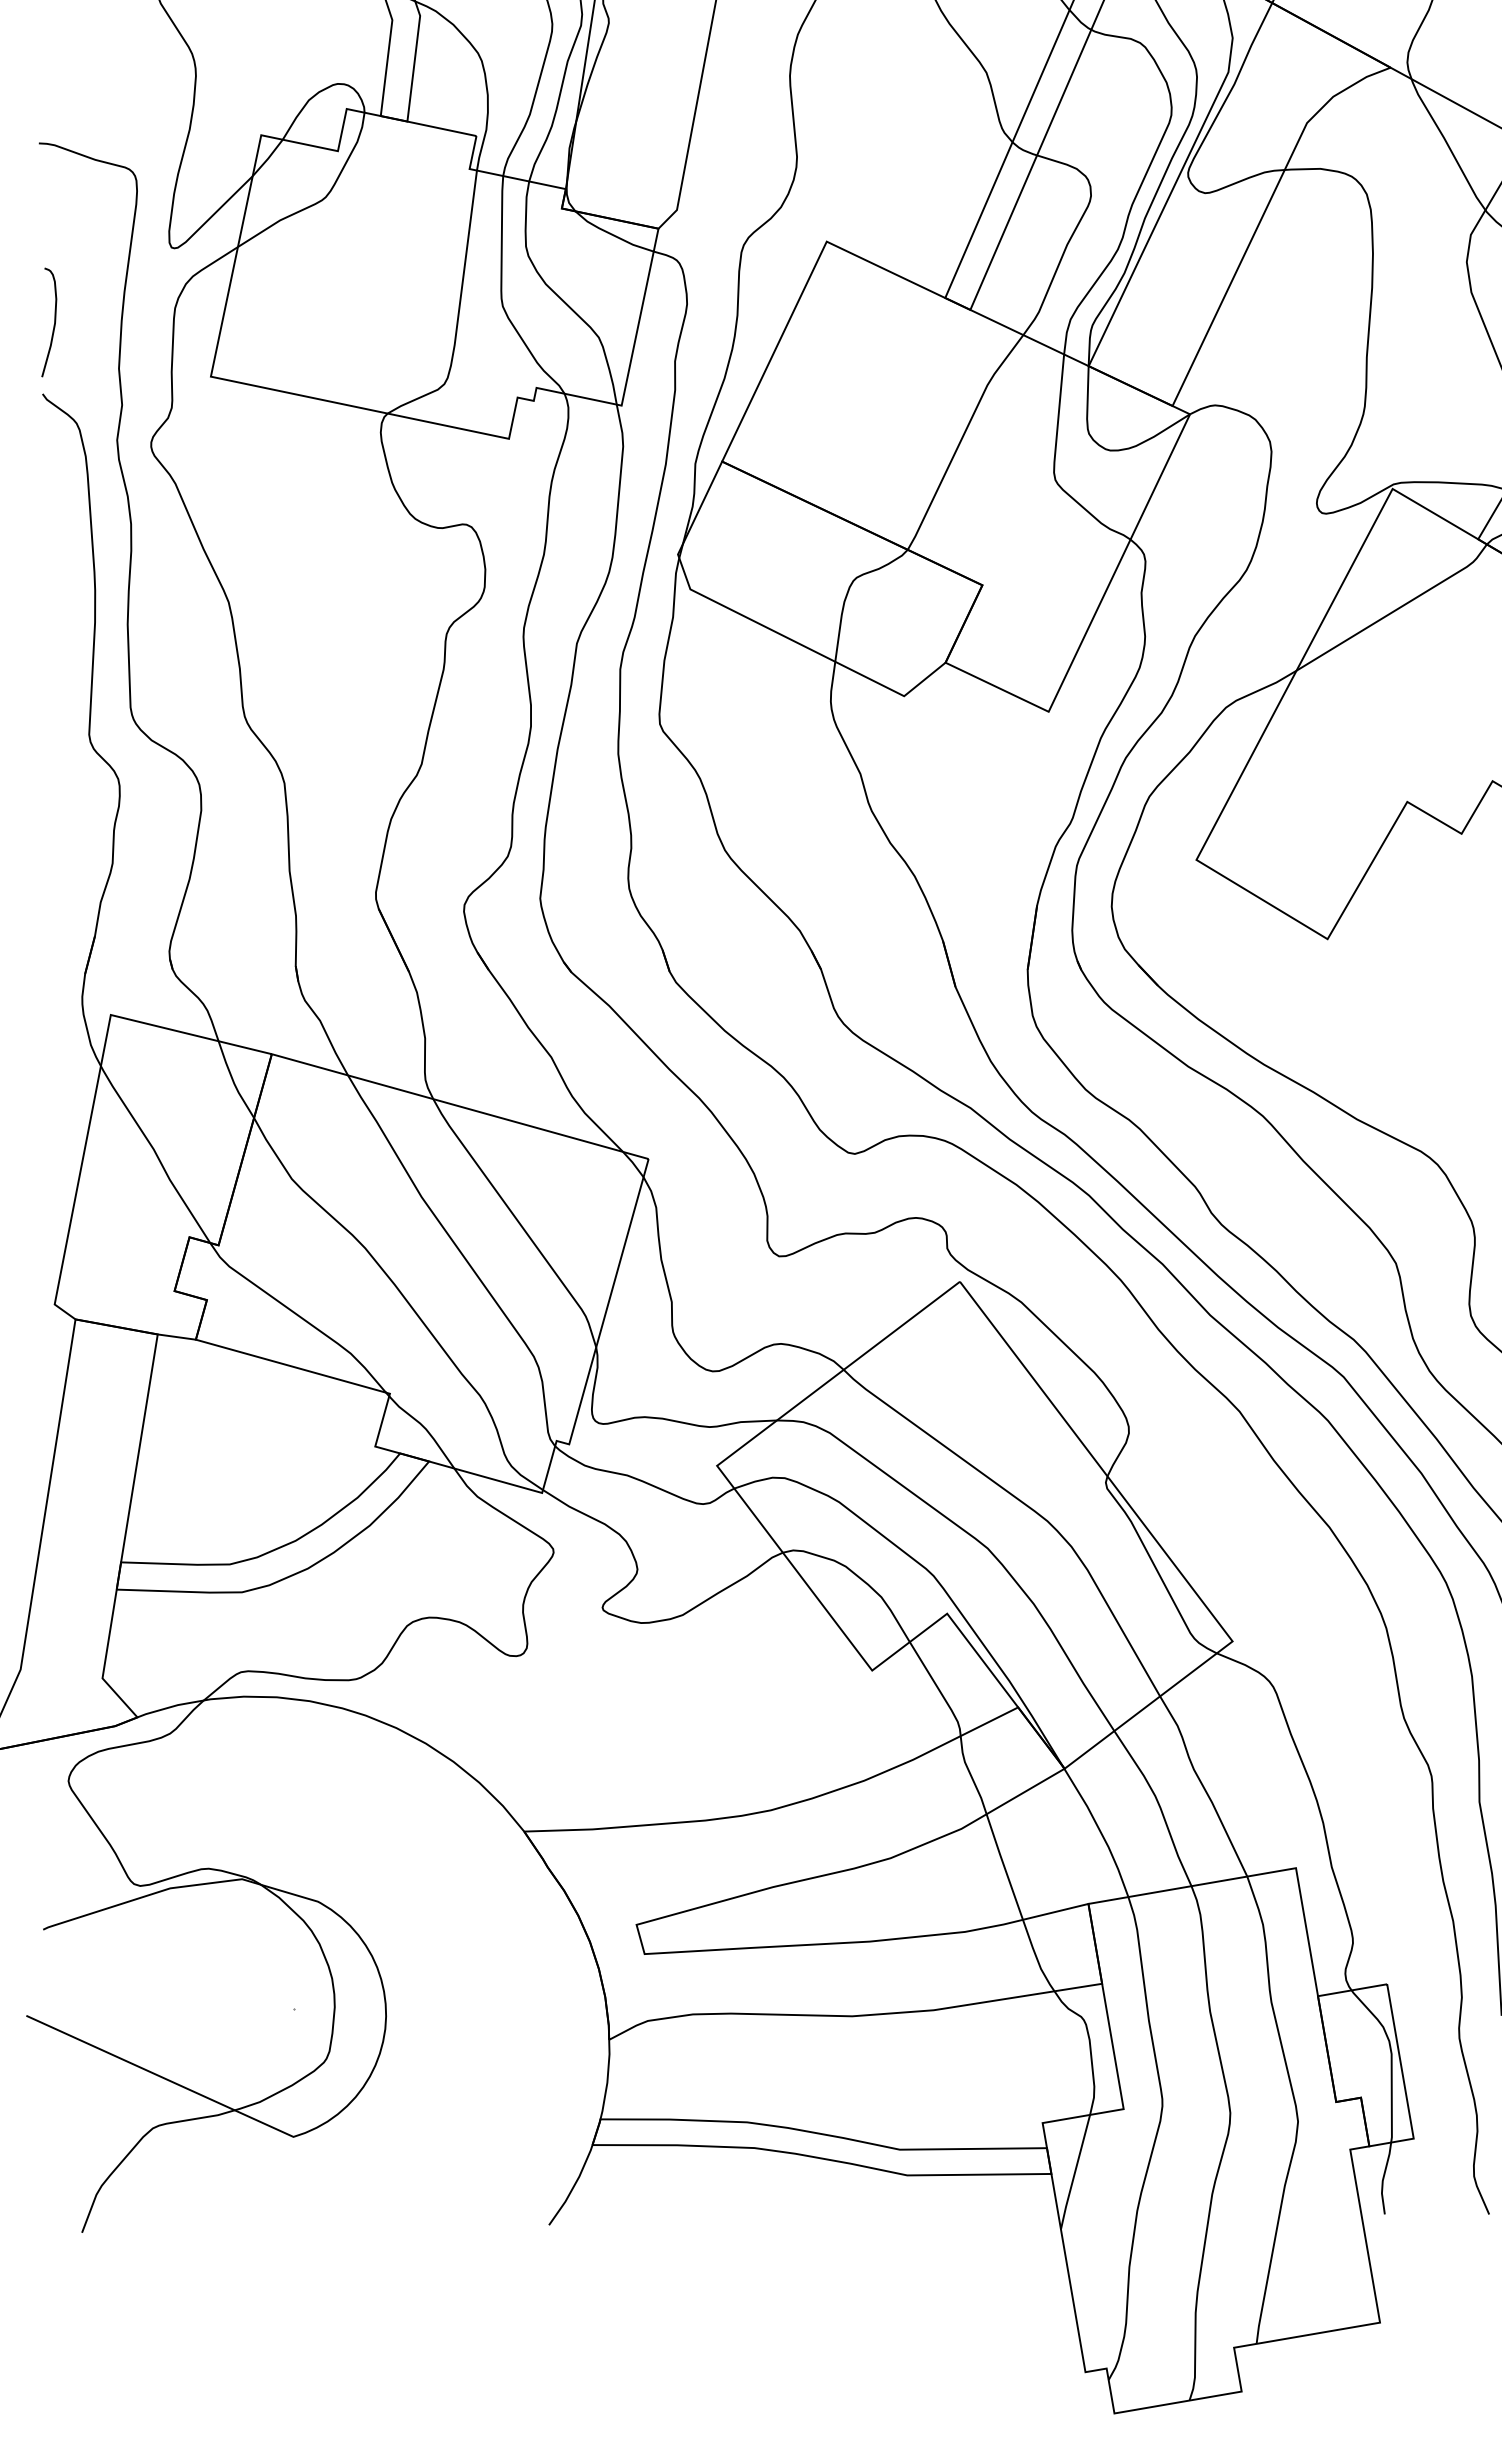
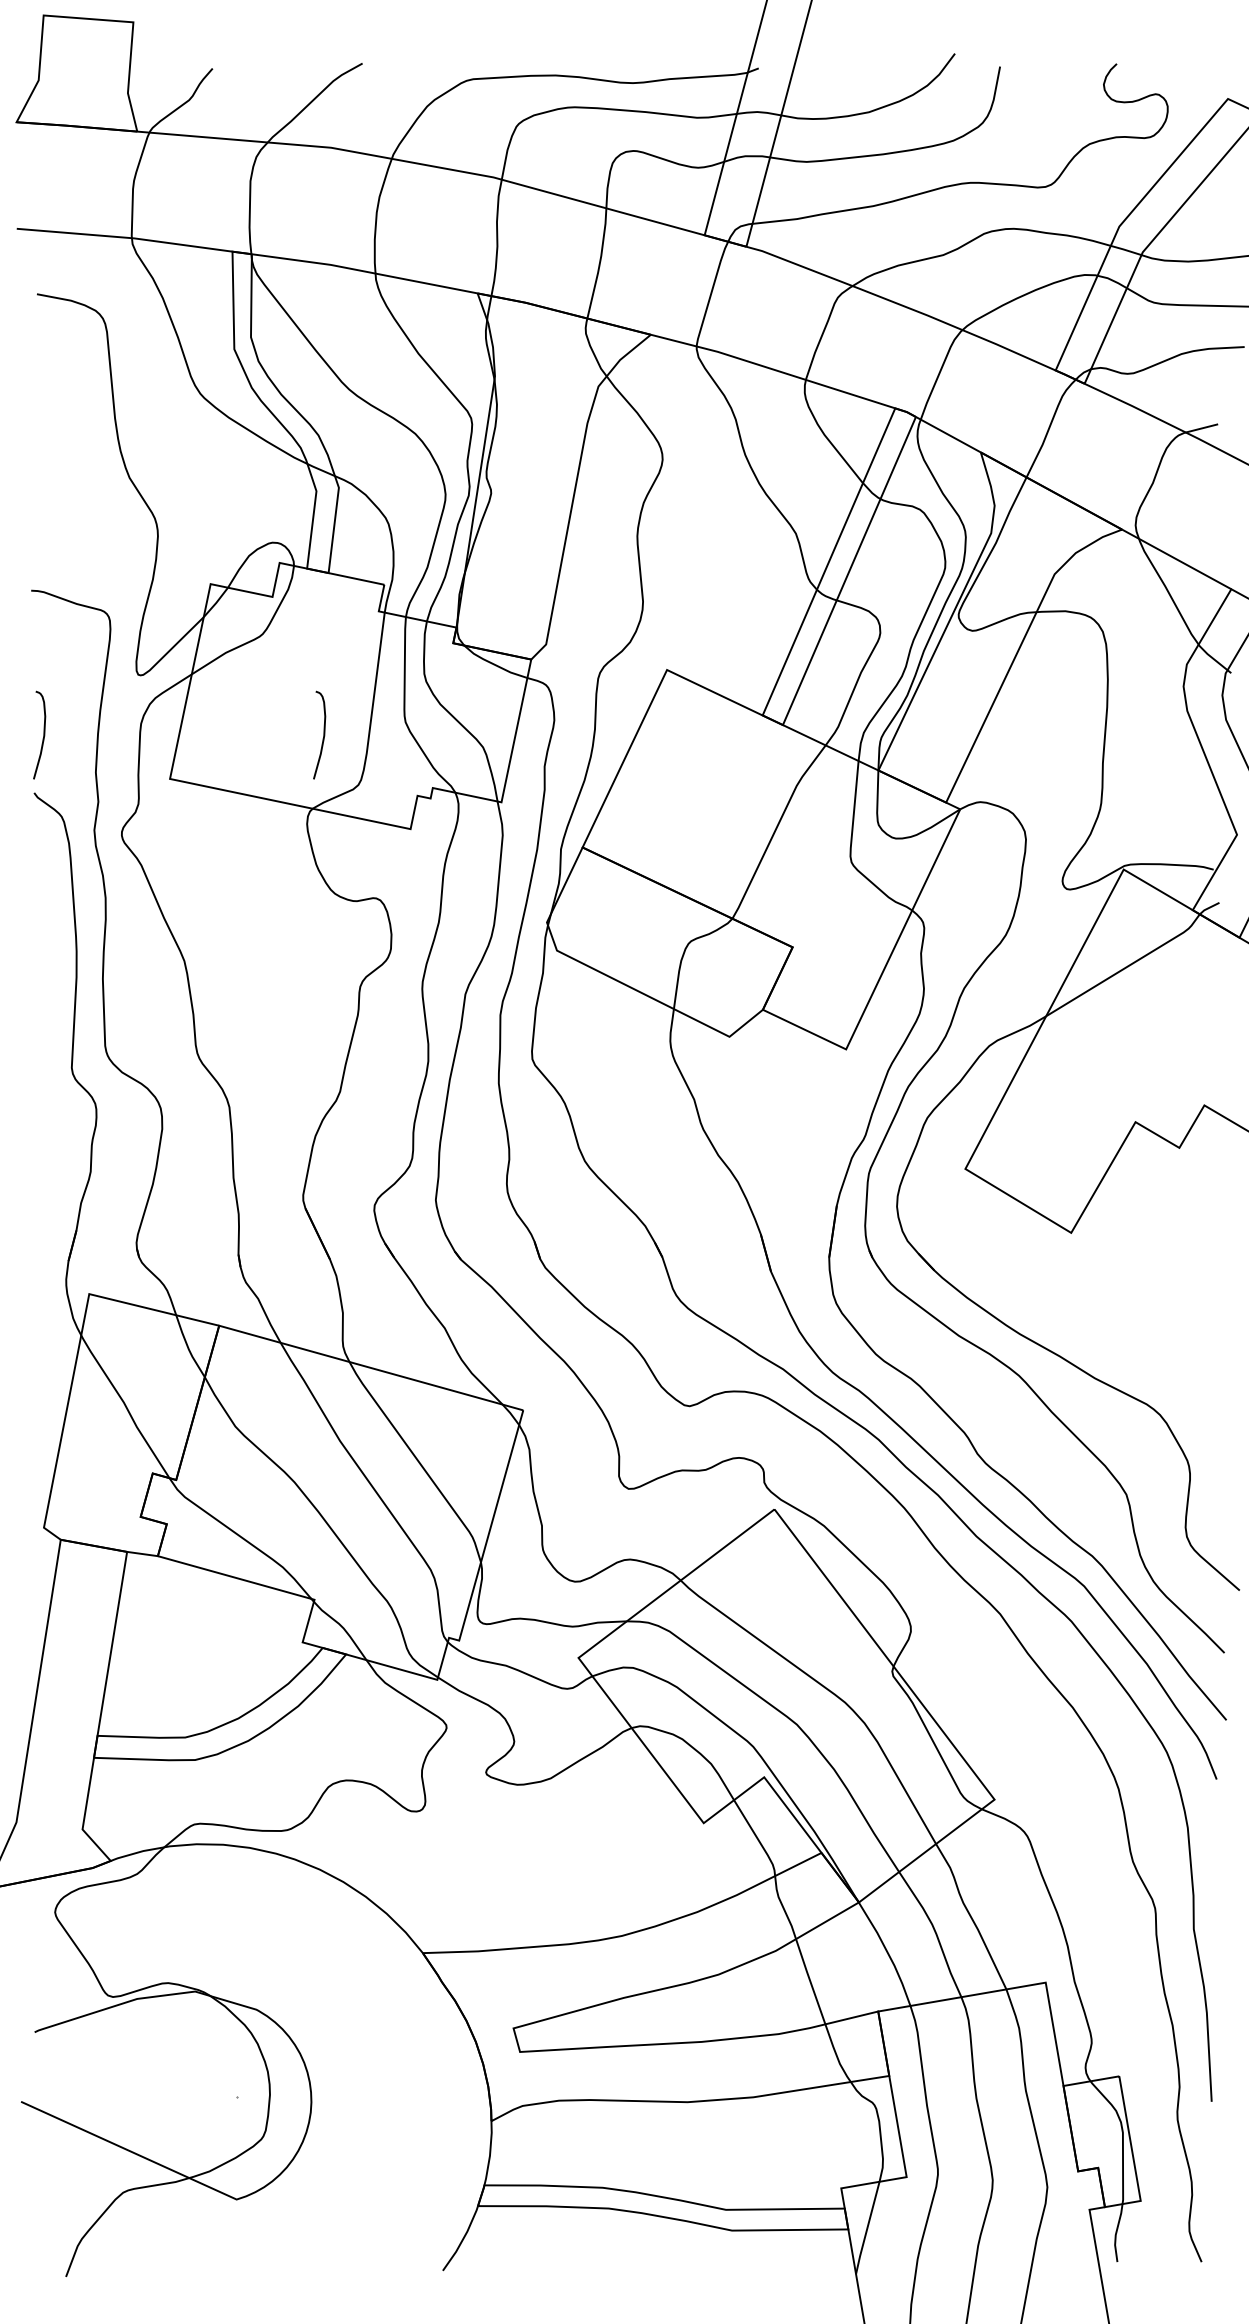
curve: (401, 321) -> (323, 734), added

